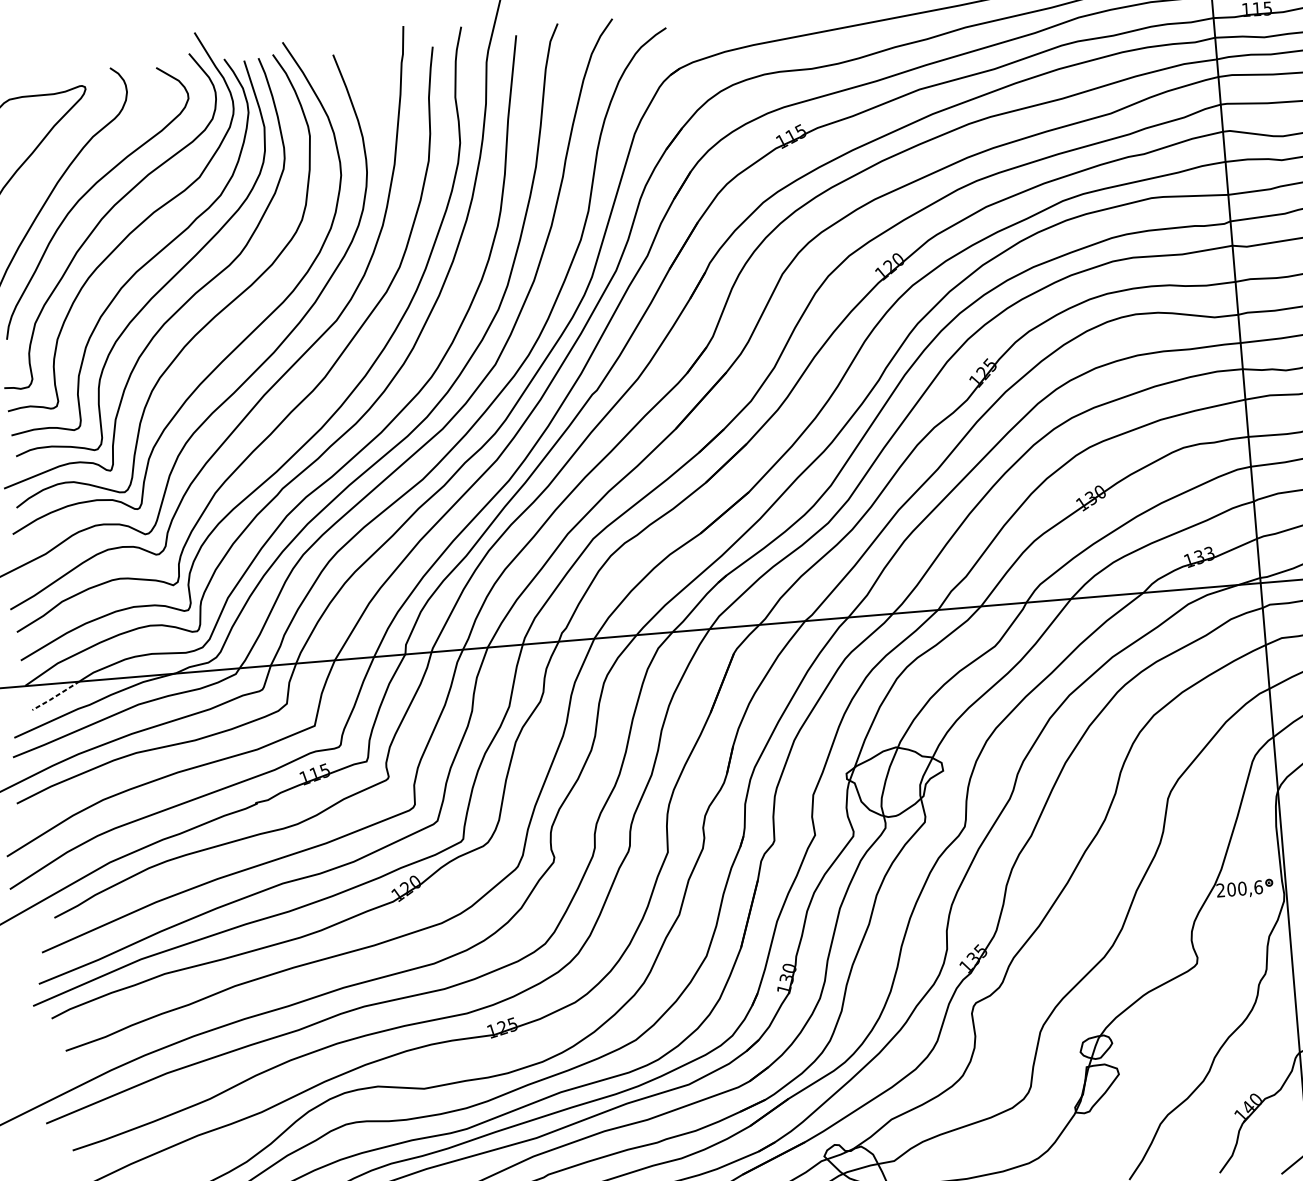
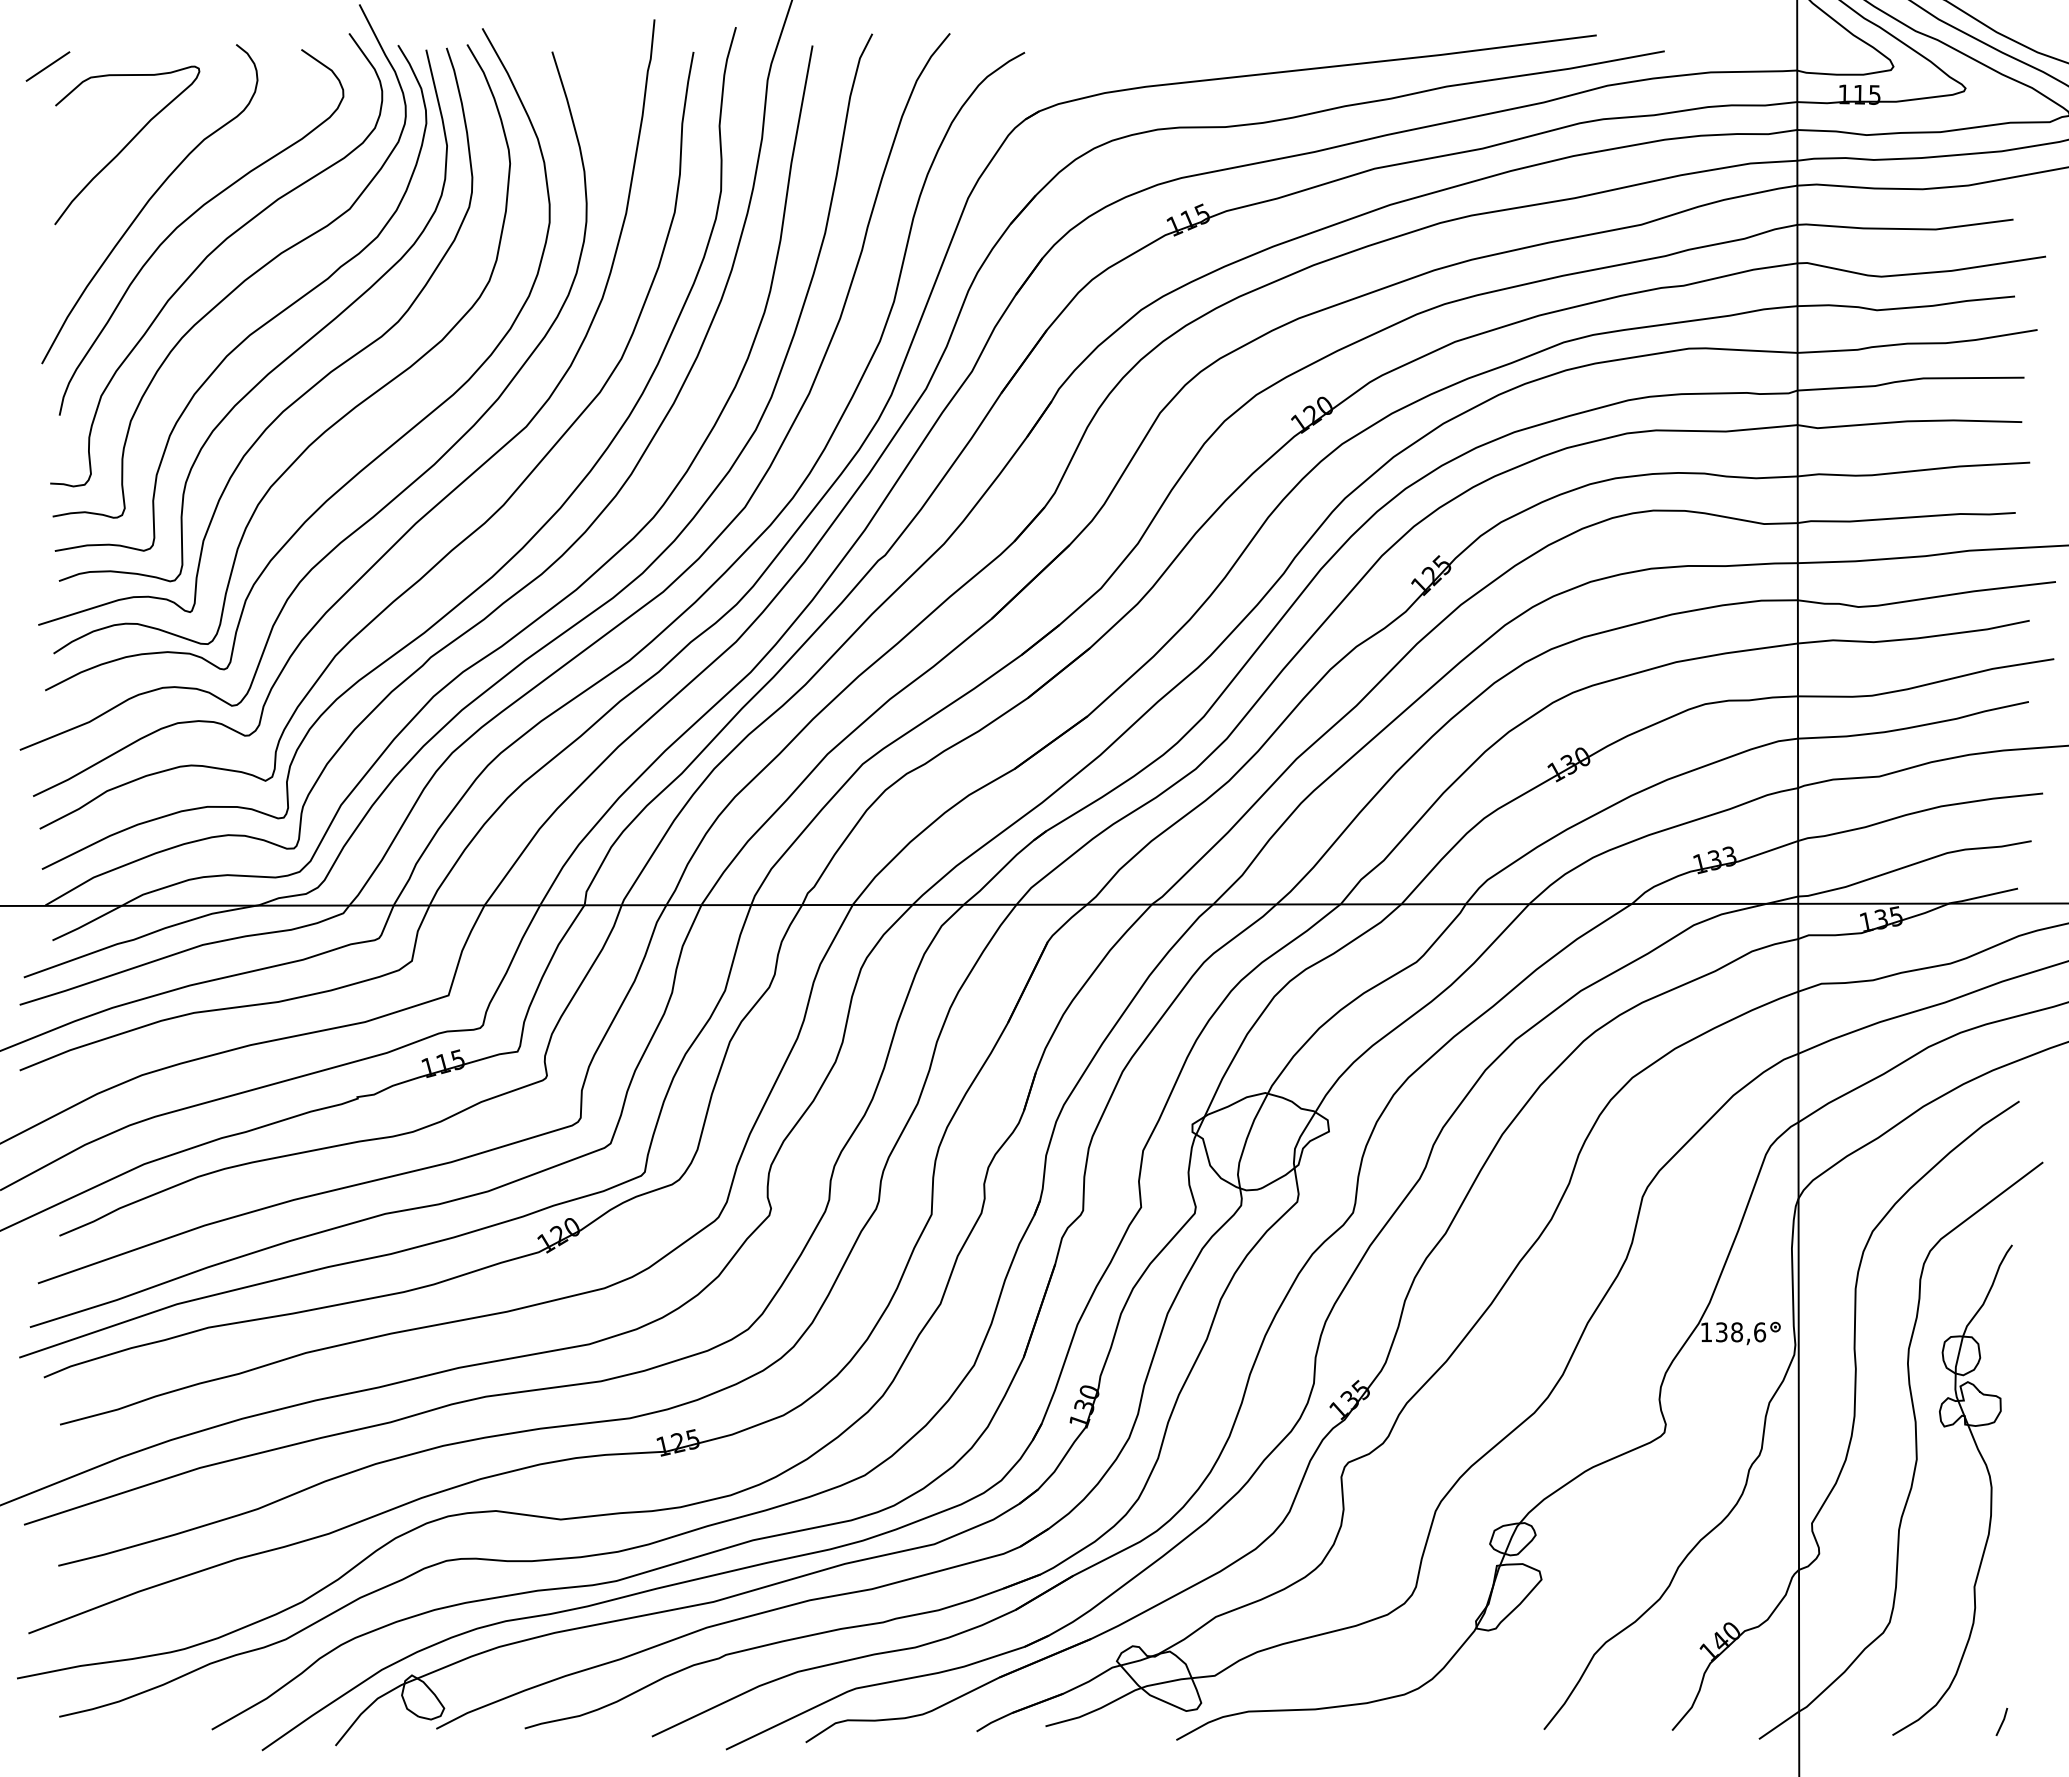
line: (56, 696) -> (87, 923), dashed -> solid
text: (1231, 889) -> (1721, 1332), 200,6 -> 138,6

